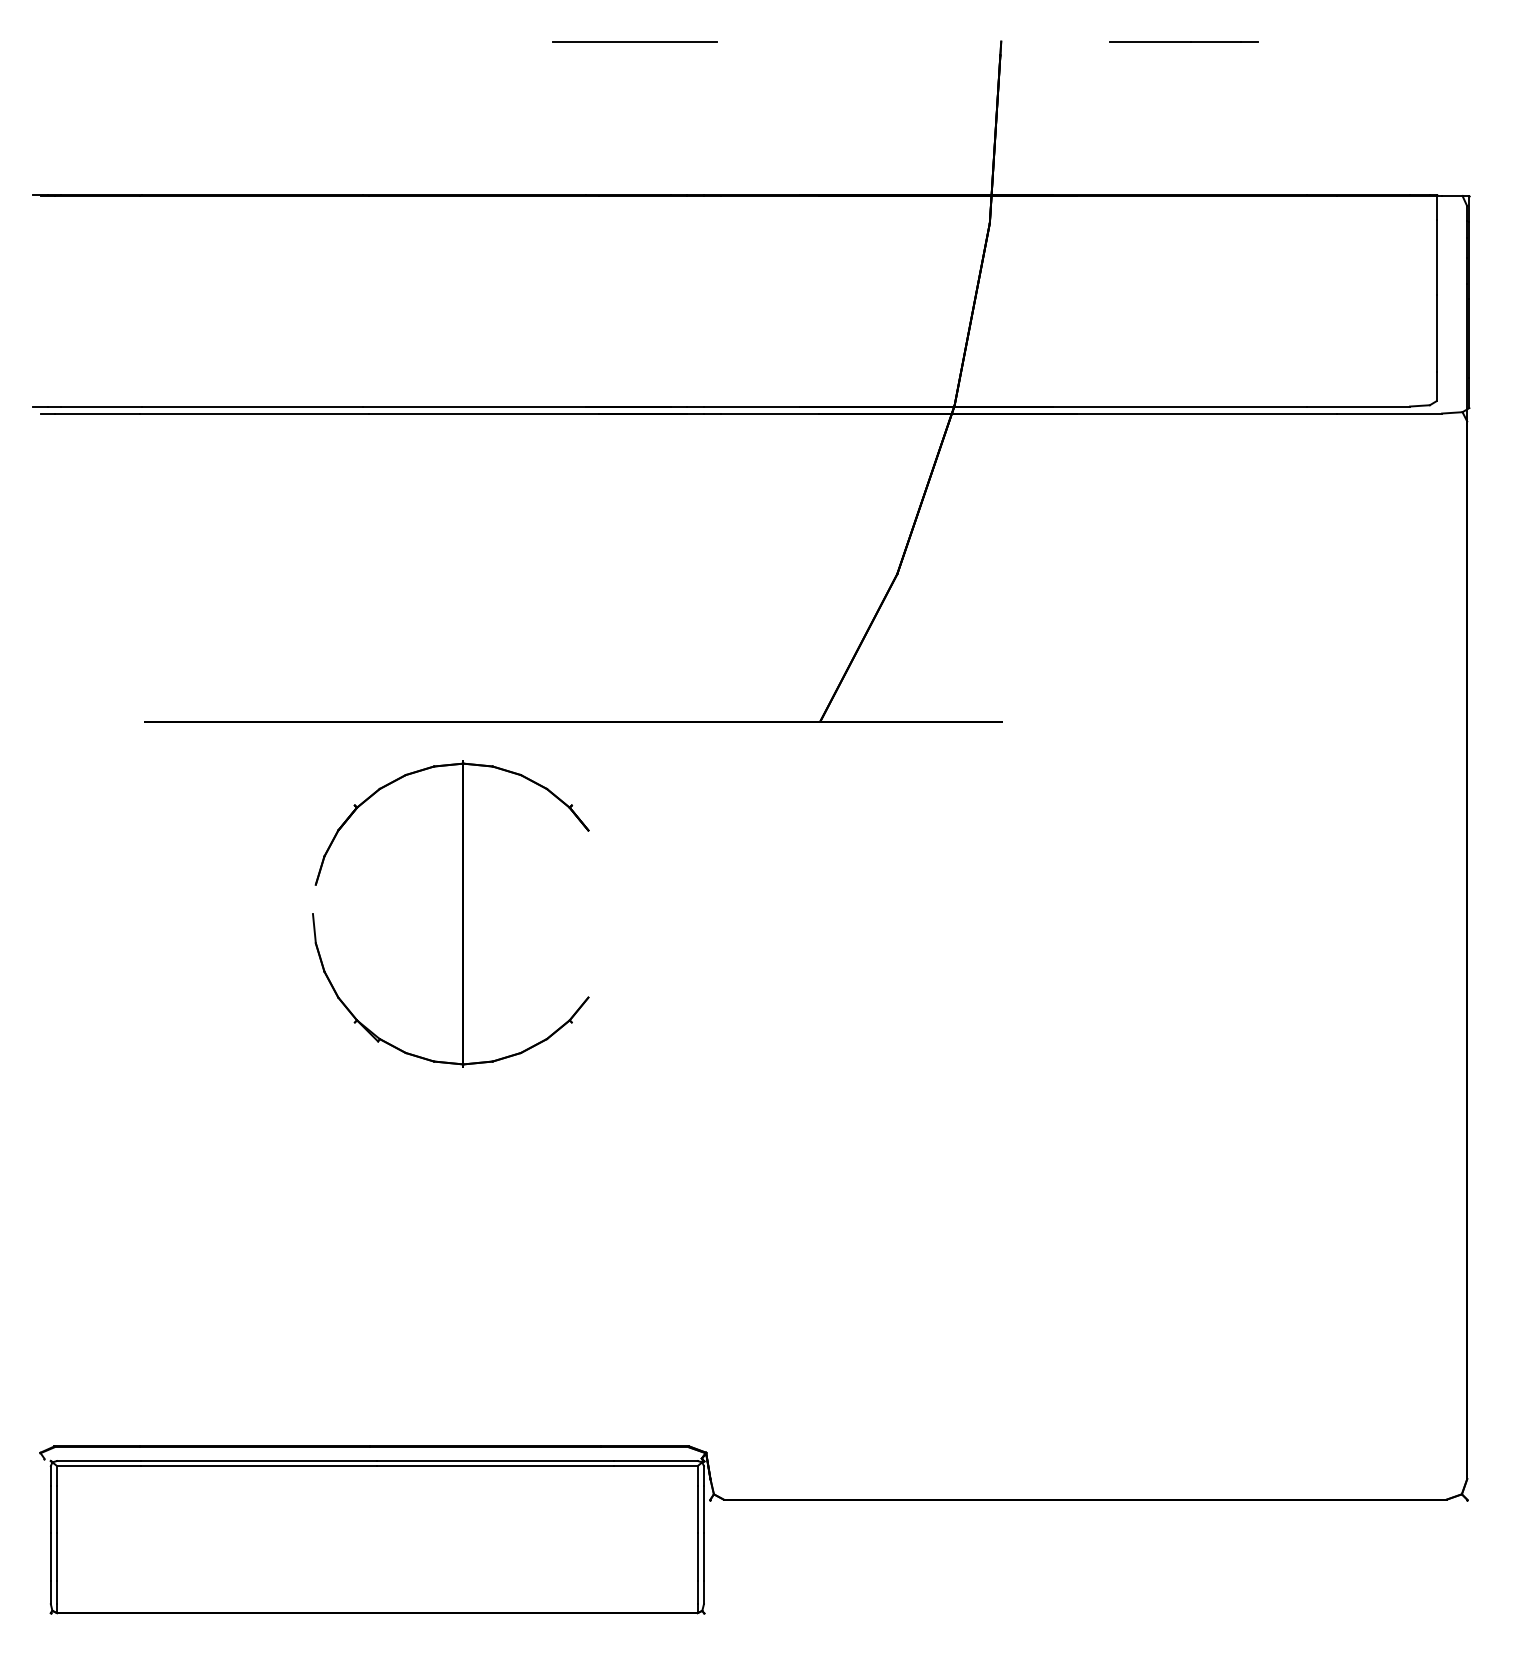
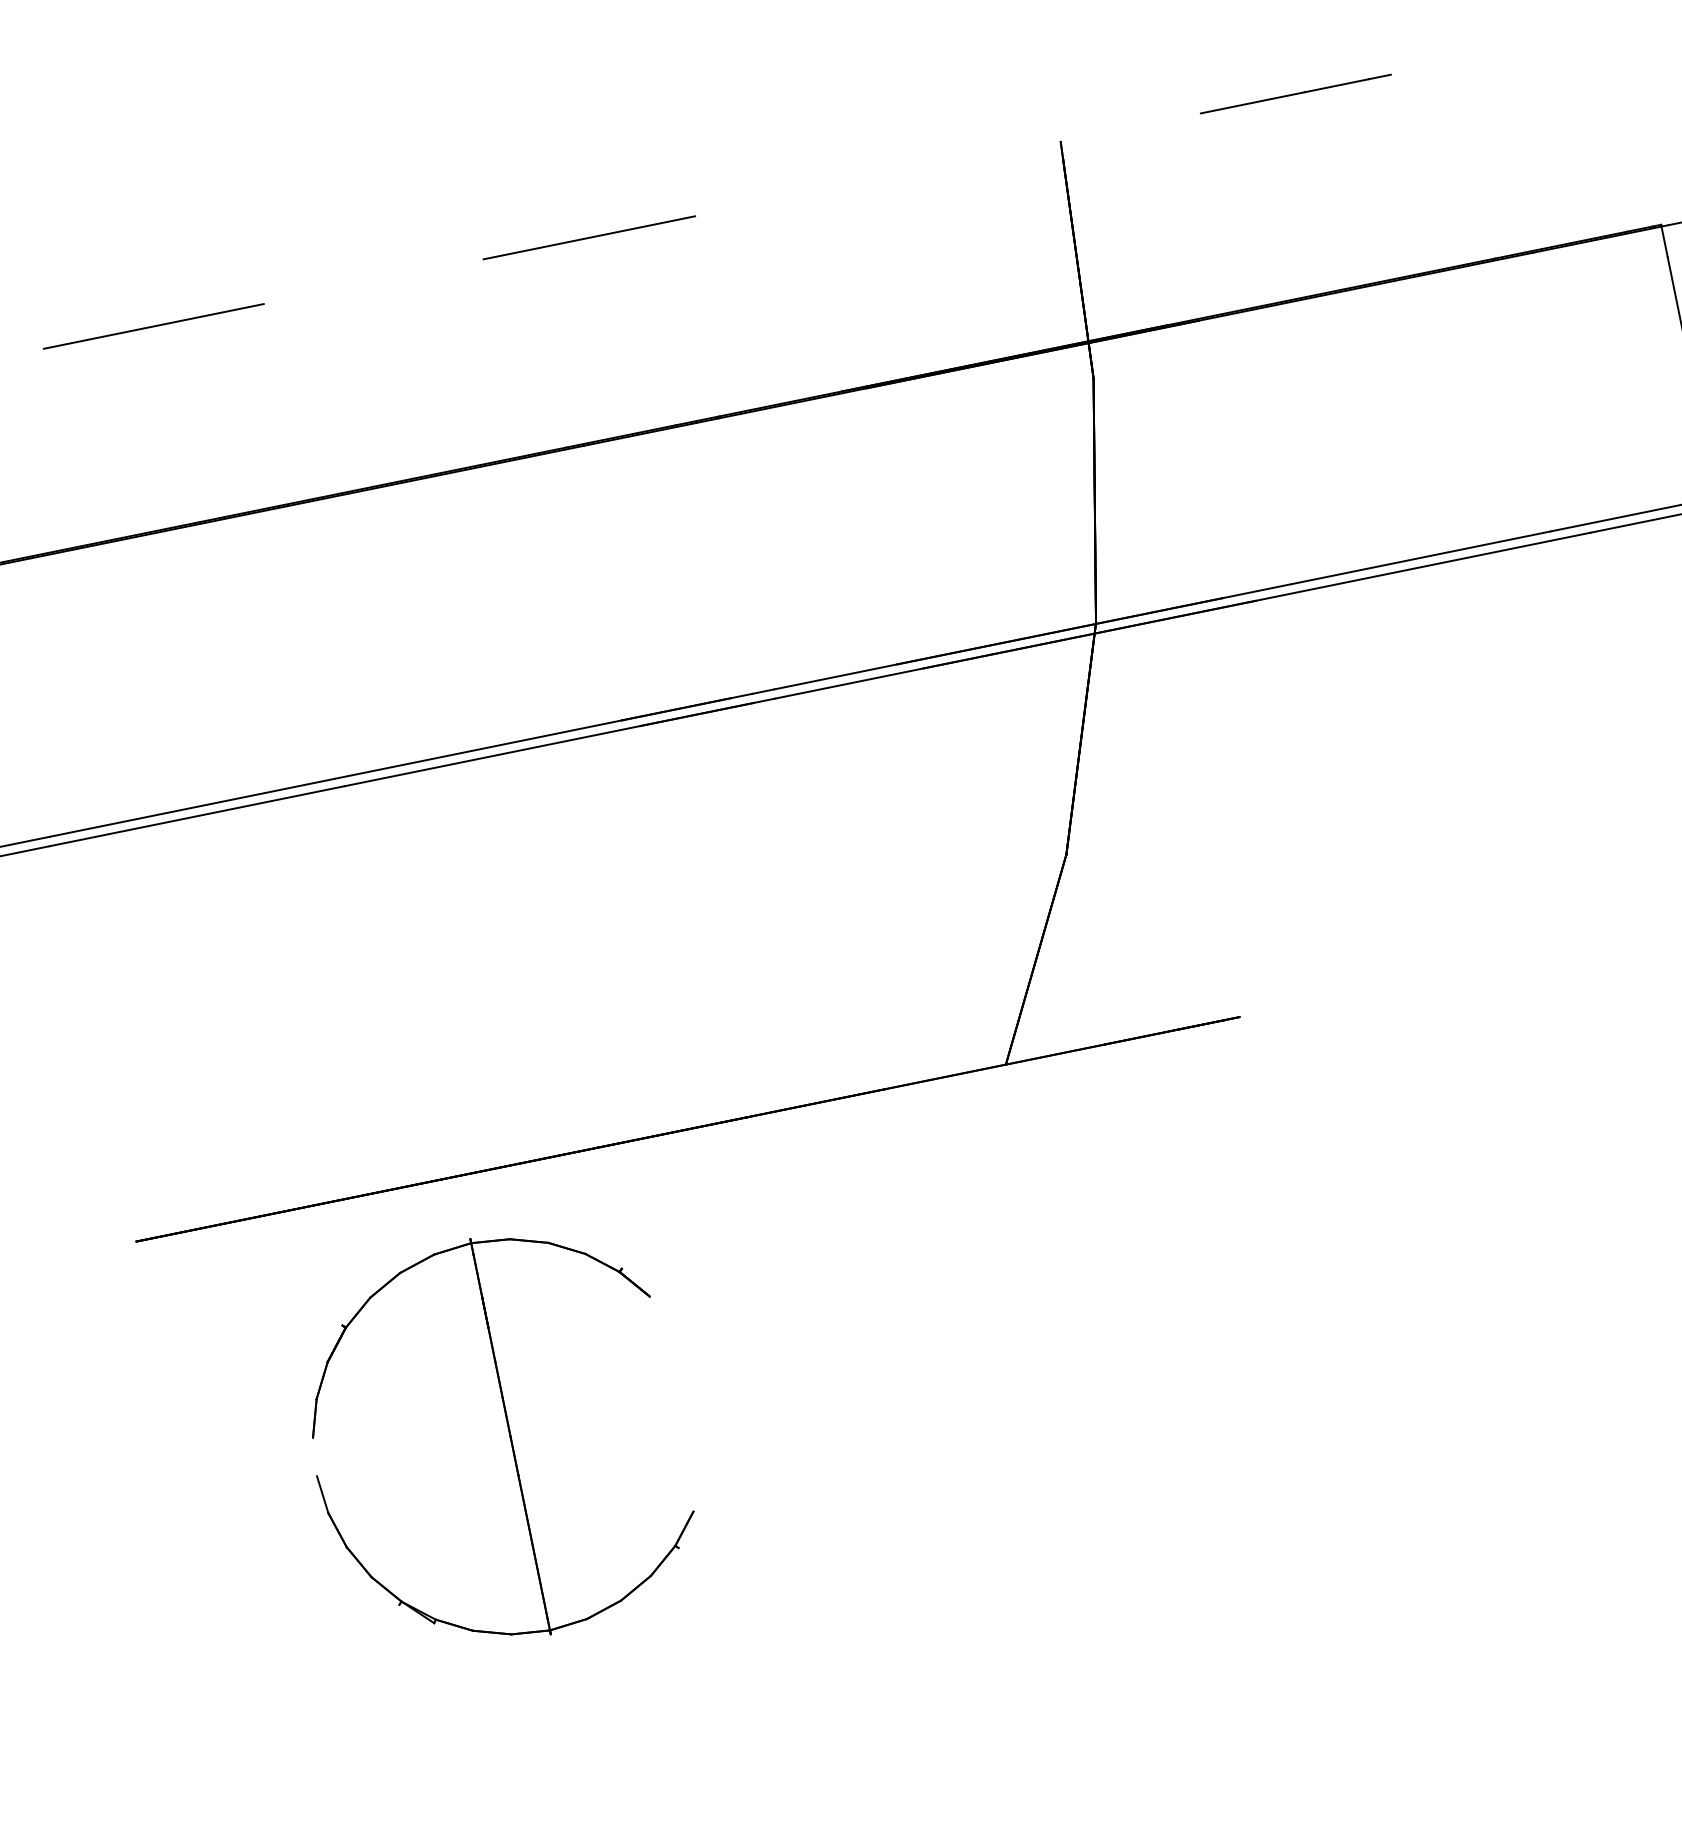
line: (296, 41) -> (153, 326), added
part: (462, 913) -> (509, 1436), moved

